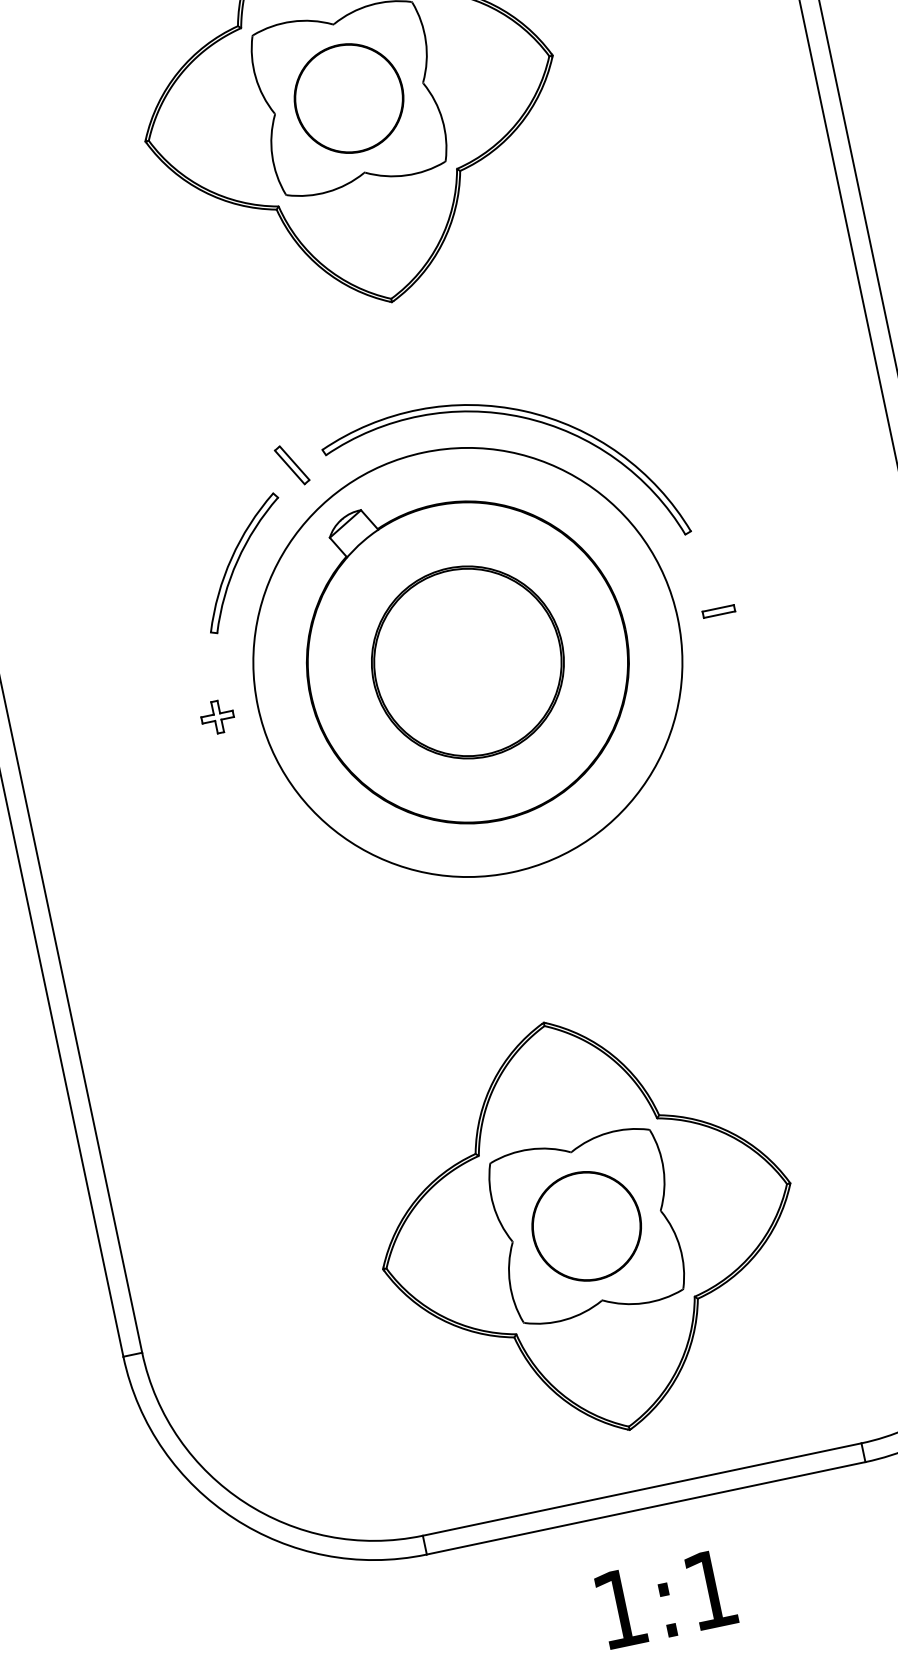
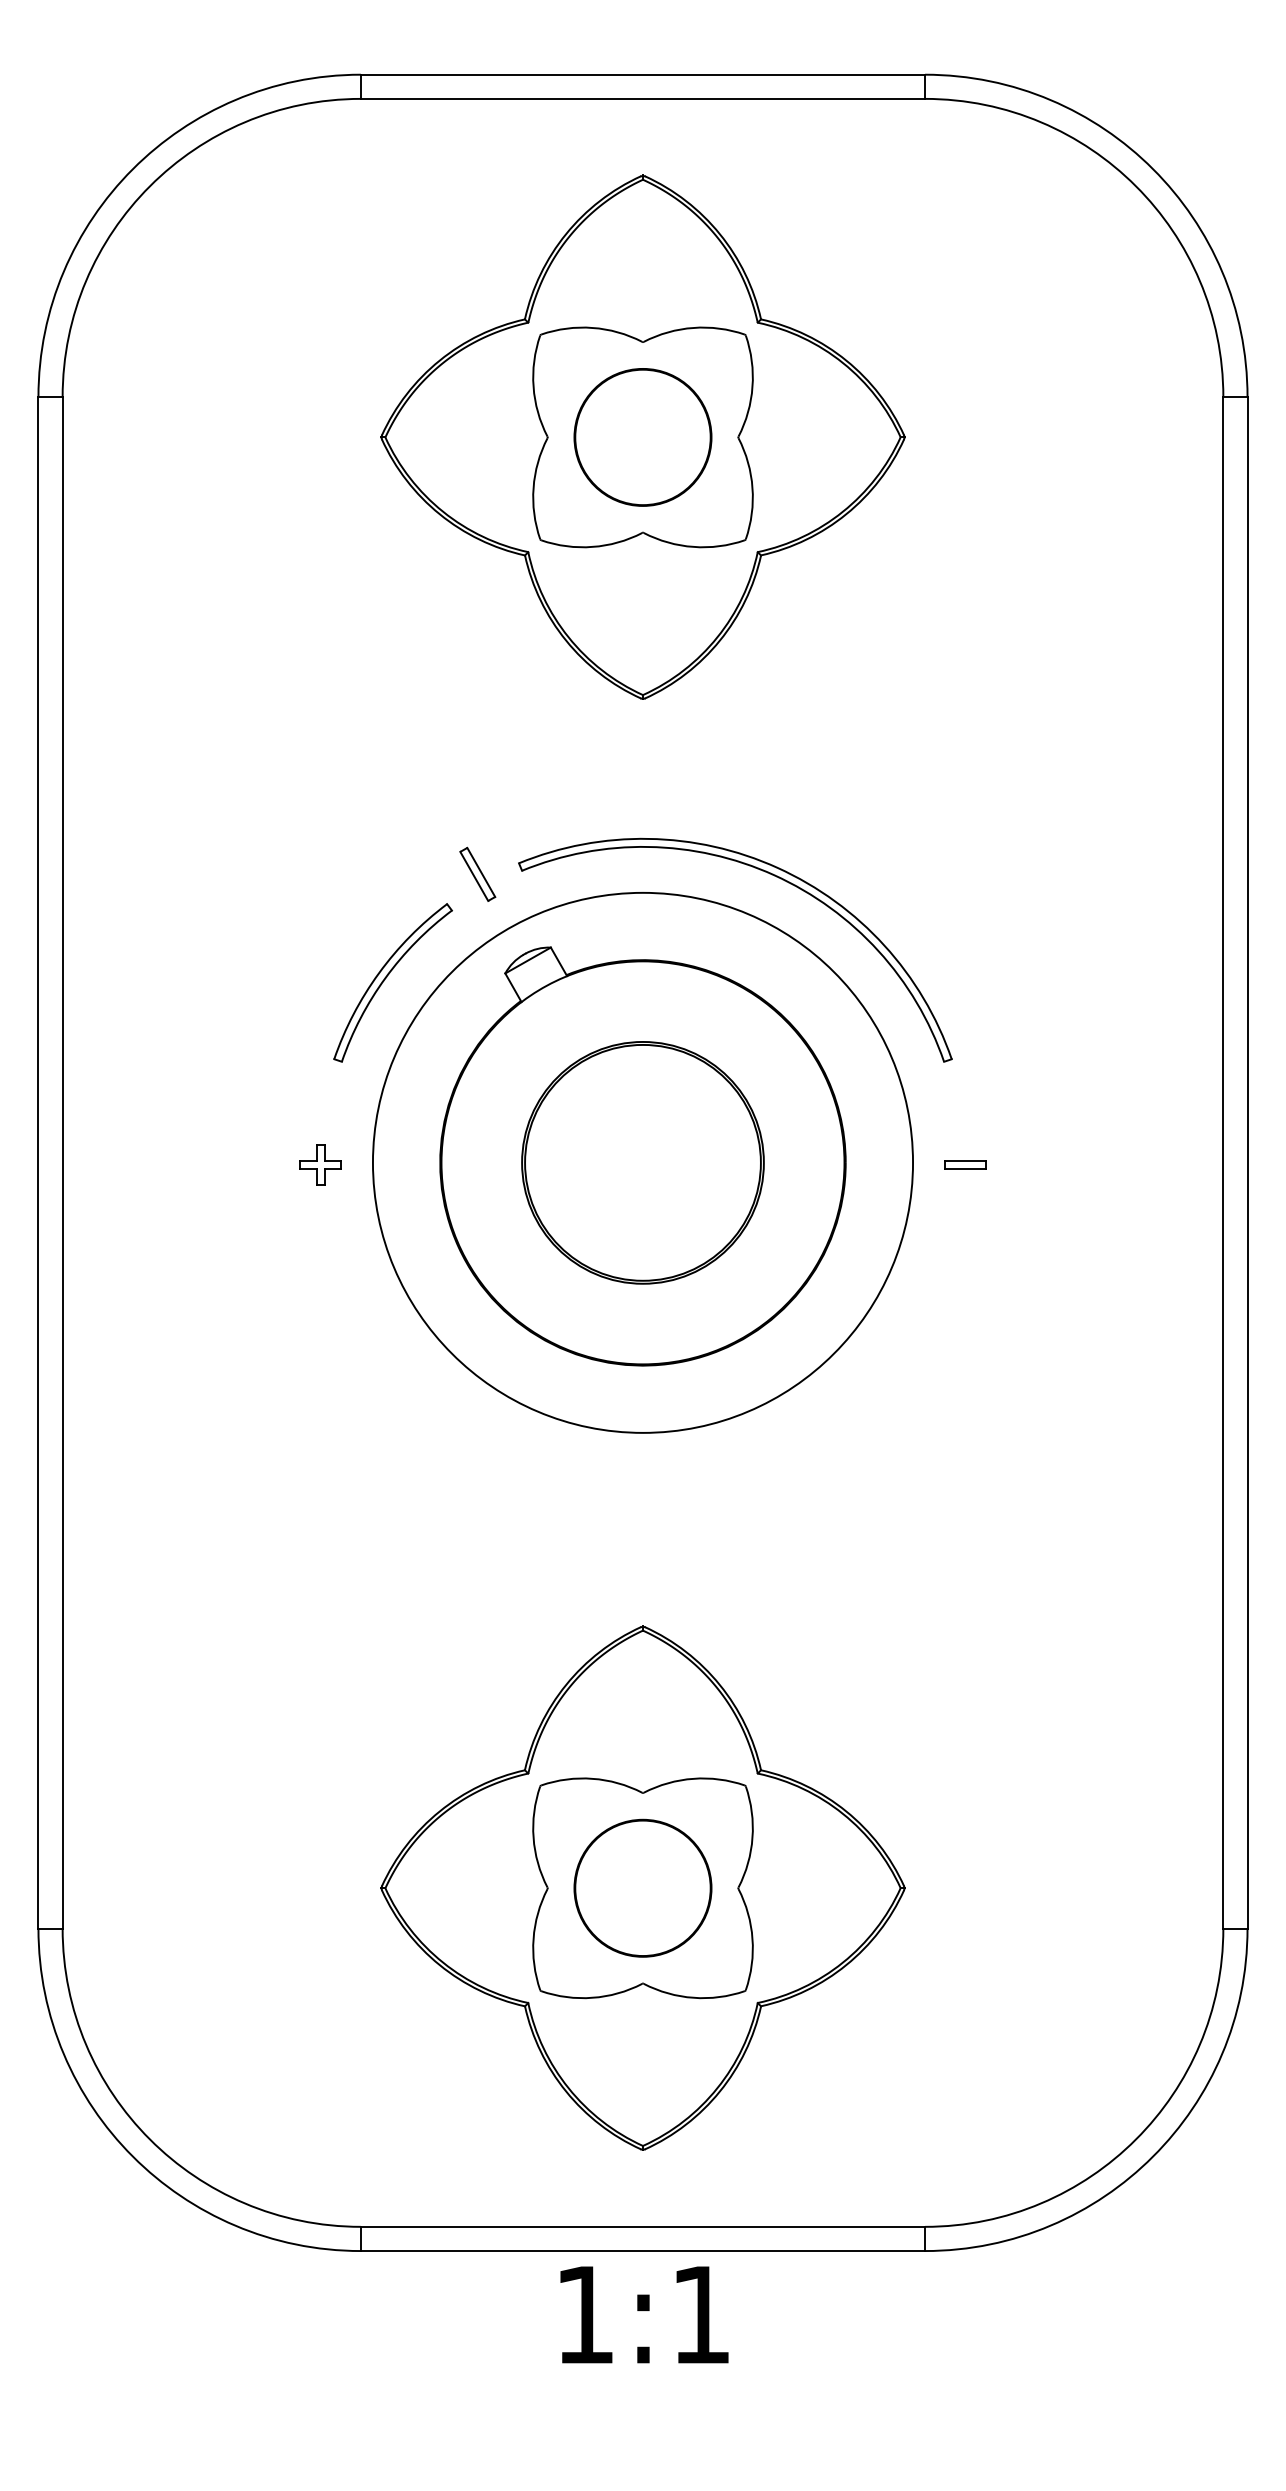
text: (666, 1598) -> (644, 2314), moved

